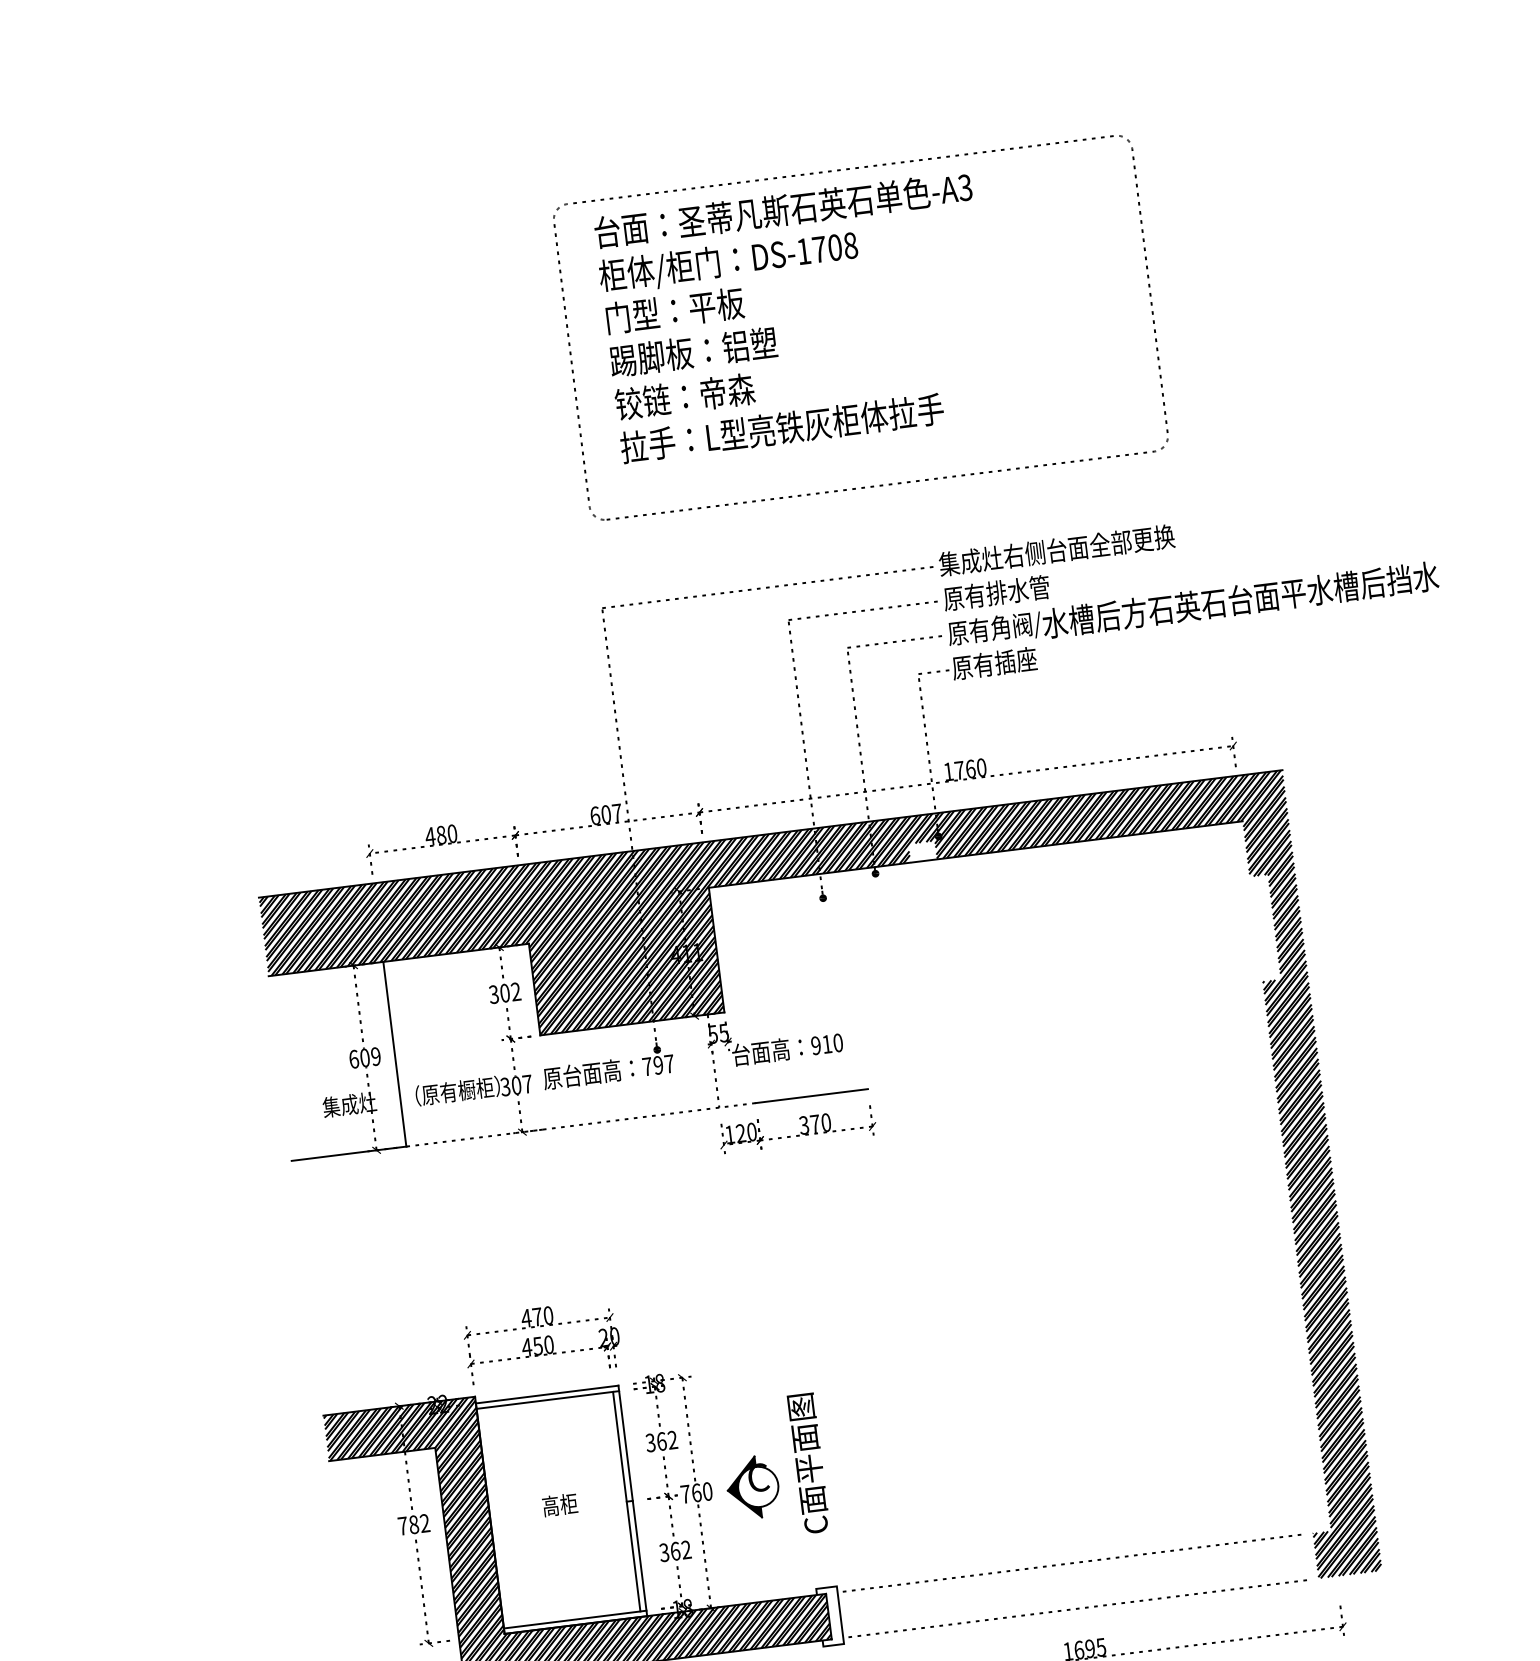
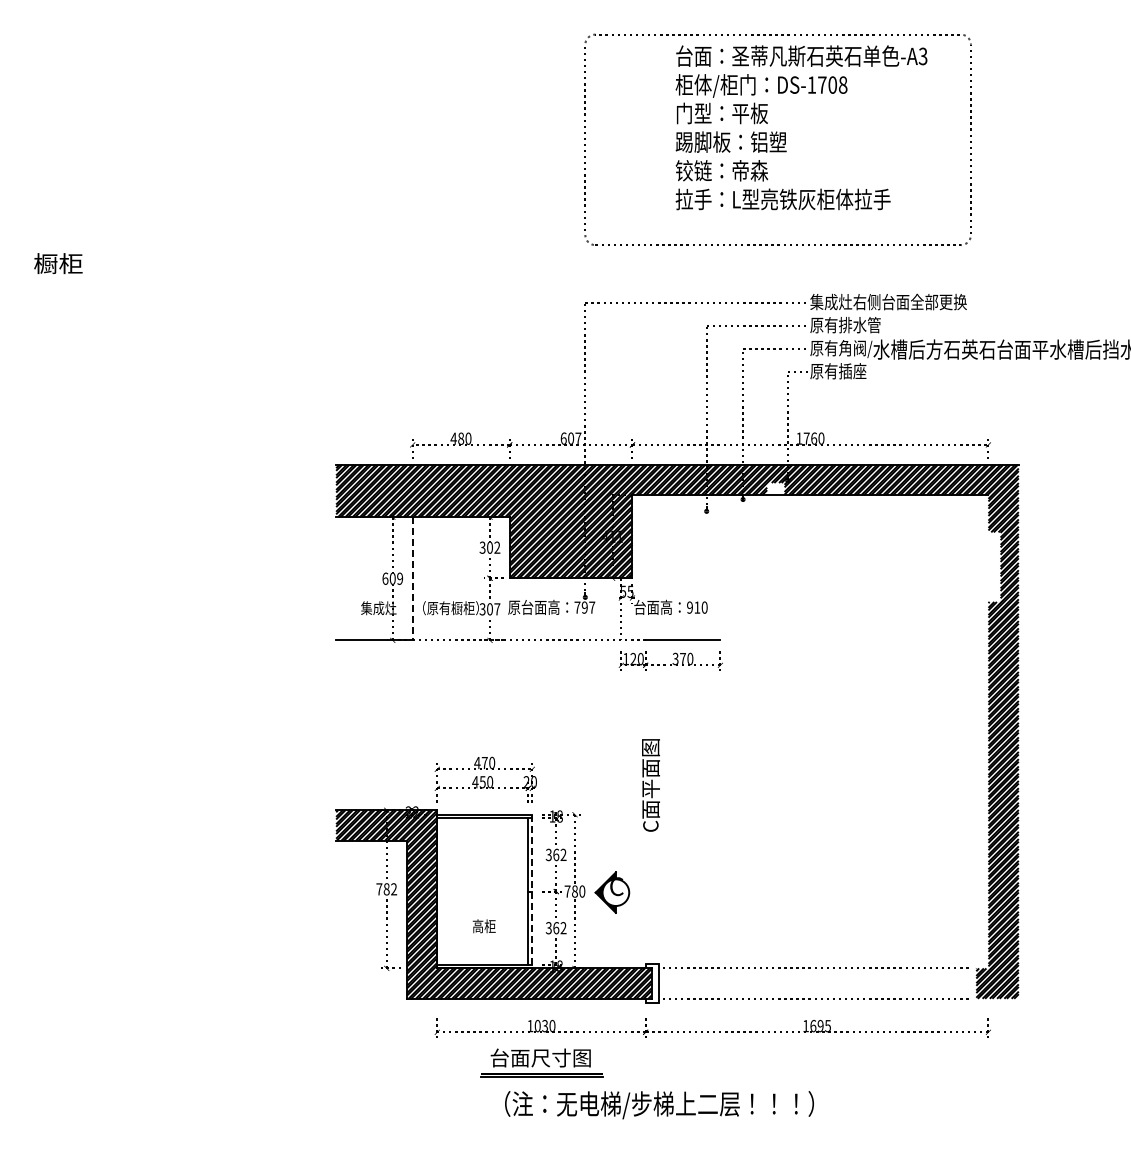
text: (796, 317) -> (801, 127), moved
line: (394, 1053) -> (412, 578), solid -> dashed
text: (808, 1463) -> (650, 785), moved
text: (697, 1492) -> (575, 891), 760 -> 780
line: (632, 1500) -> (532, 891), solid -> dashed
text: (558, 1505) -> (483, 926), moved

